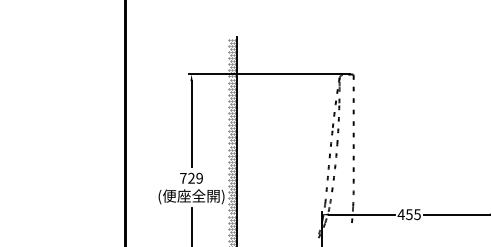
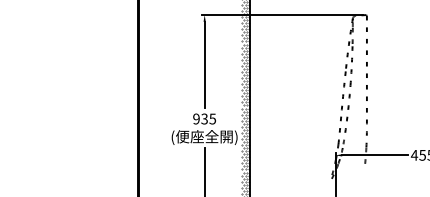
text: (191, 177) -> (204, 118), 729 -> 935

